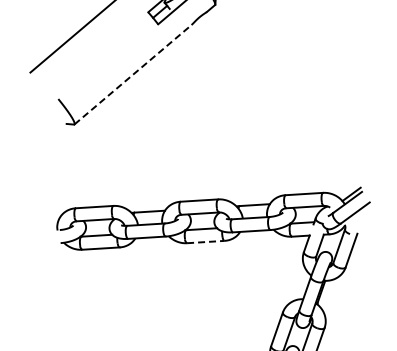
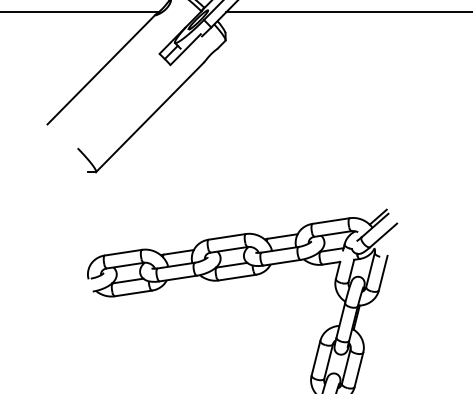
line: (132, 74) -> (149, 117), dashed -> solid
line: (206, 241) -> (237, 277), dashed -> solid

